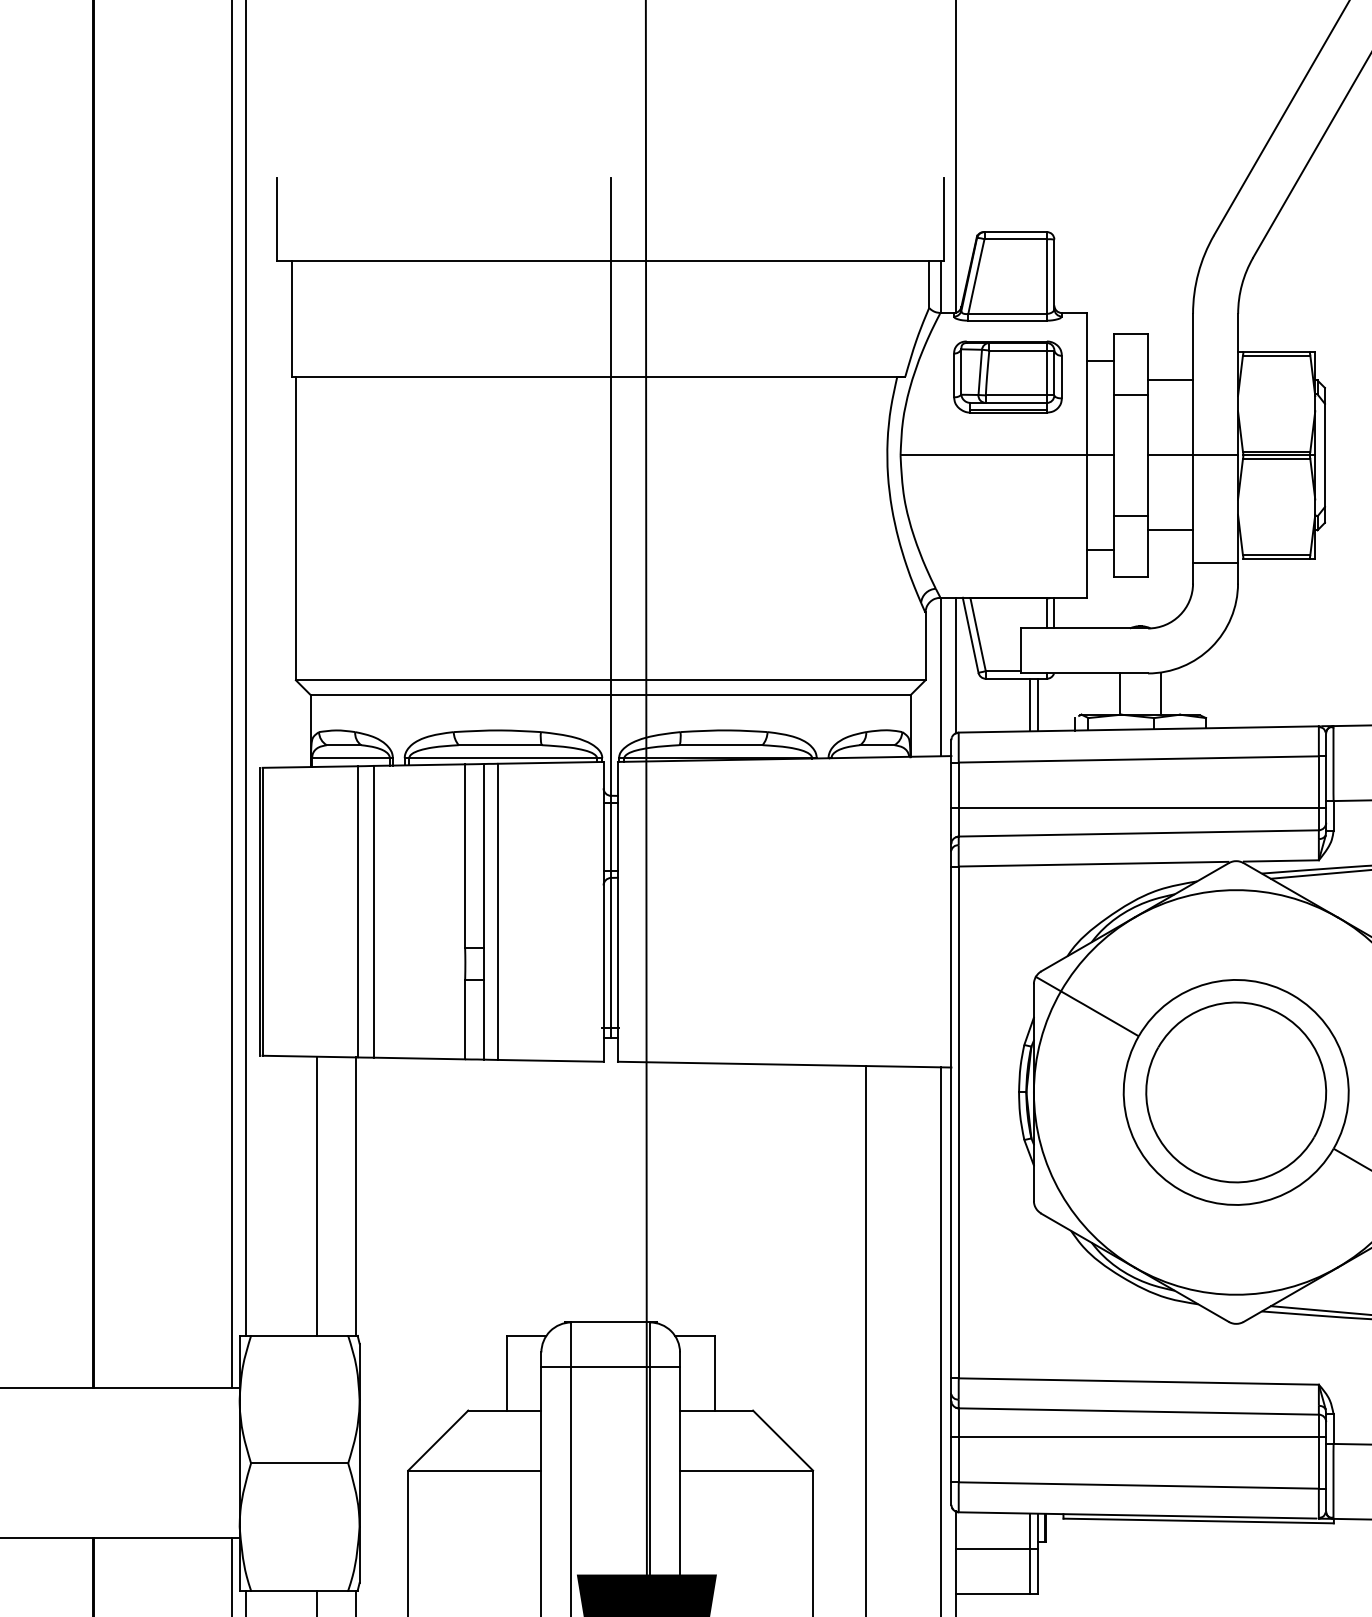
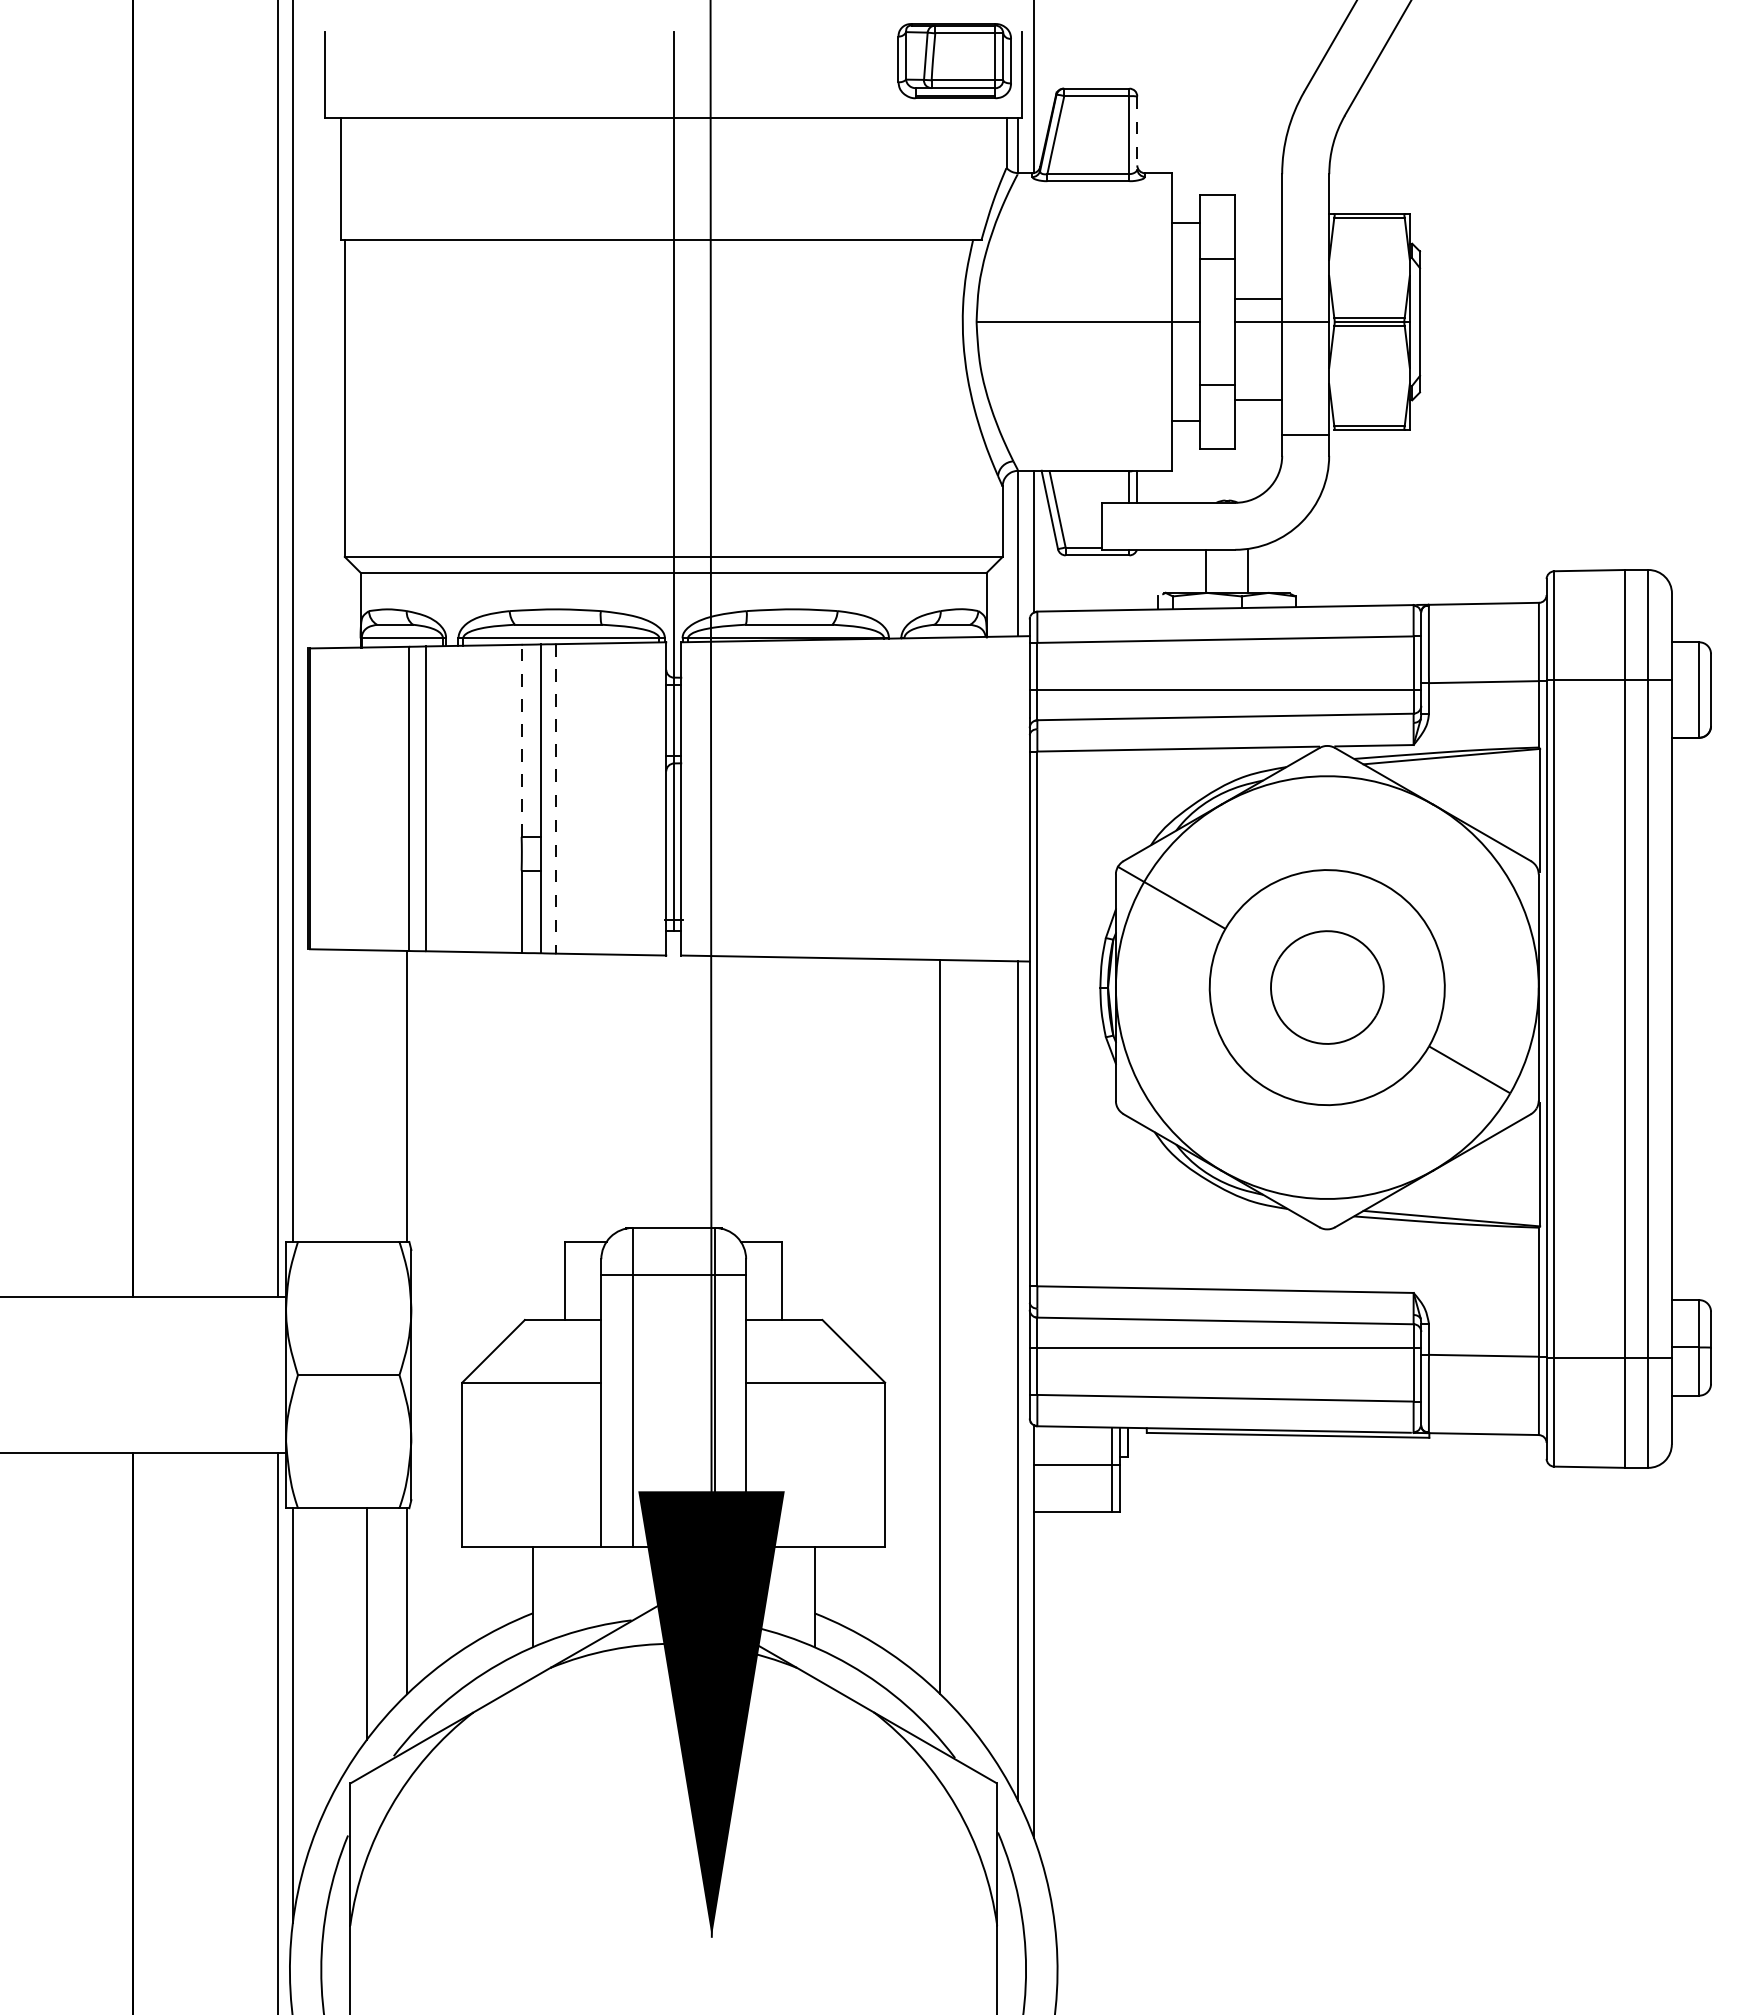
line: (1054, 274) -> (1137, 133), solid -> dashed
part: (1007, 377) -> (954, 61), moved
line: (1170, 380) -> (1258, 298), moved
line: (1030, 704) -> (1112, 582), removed
line: (1038, 704) -> (1120, 582), removed
line: (465, 855) -> (521, 740), solid -> dashed
line: (498, 911) -> (556, 798), solid -> dashed
part: (1236, 1092) -> (1327, 987), size x0.6
line: (316, 1195) -> (366, 1095), removed

